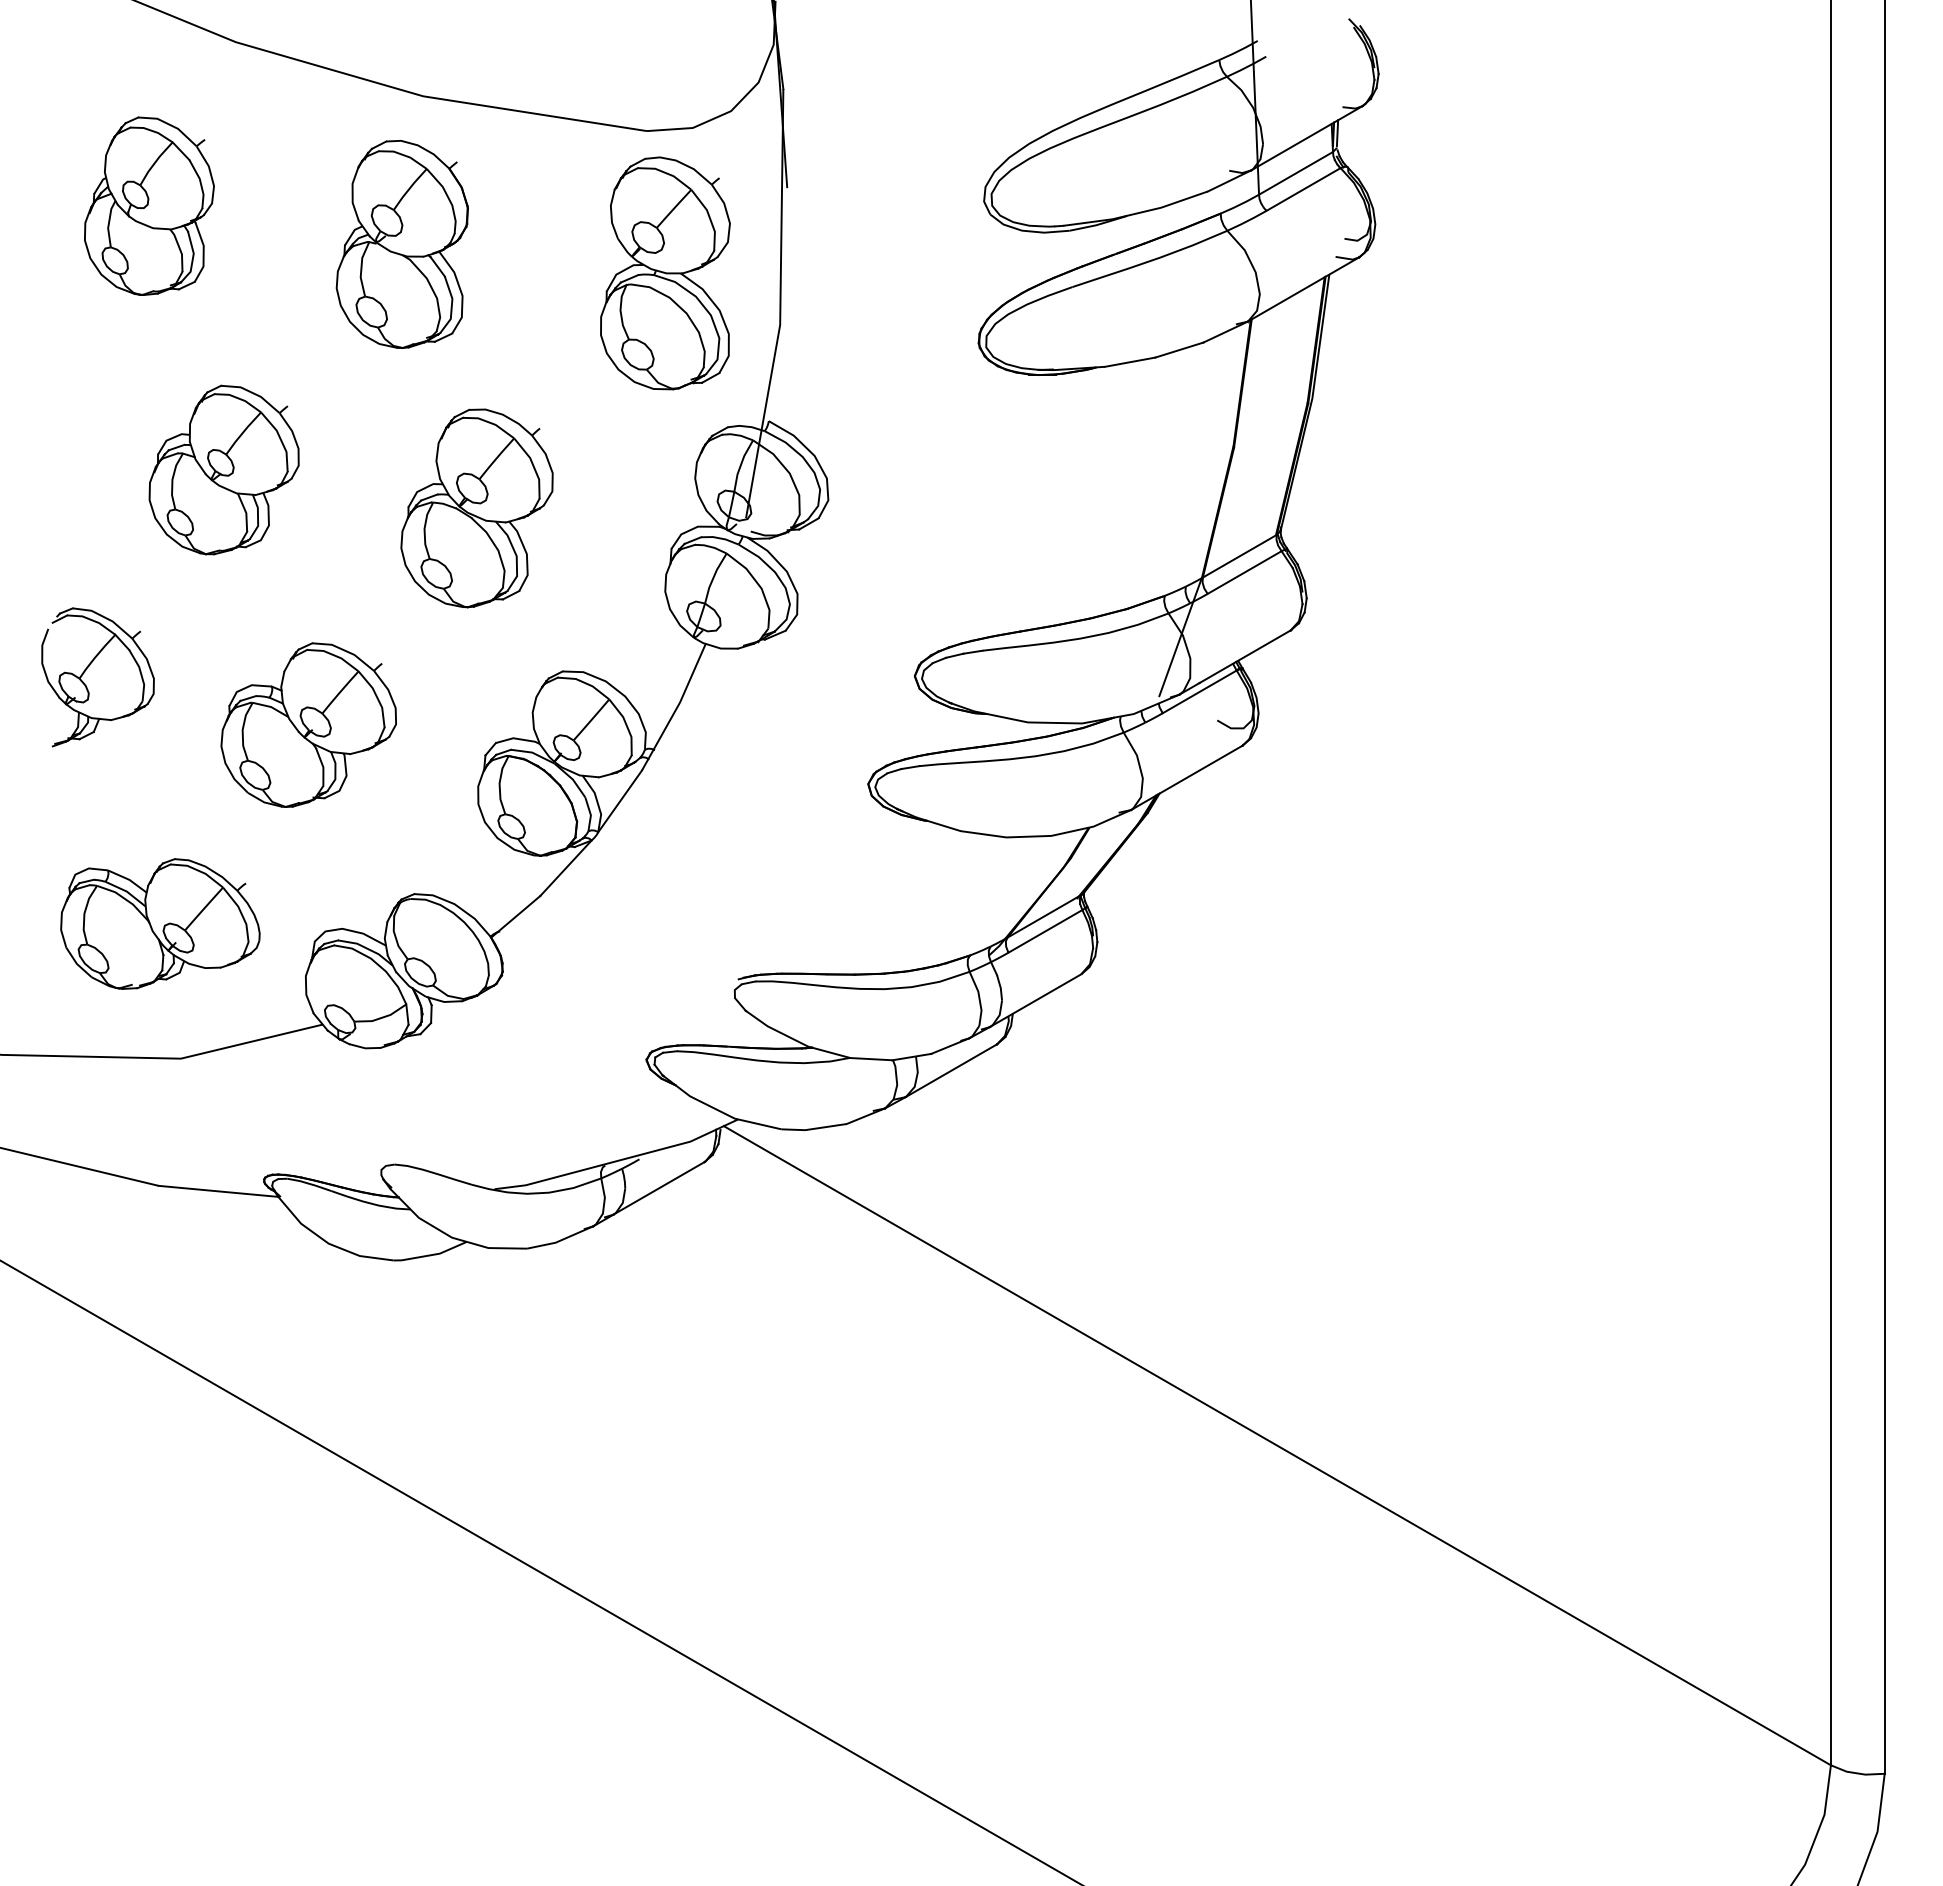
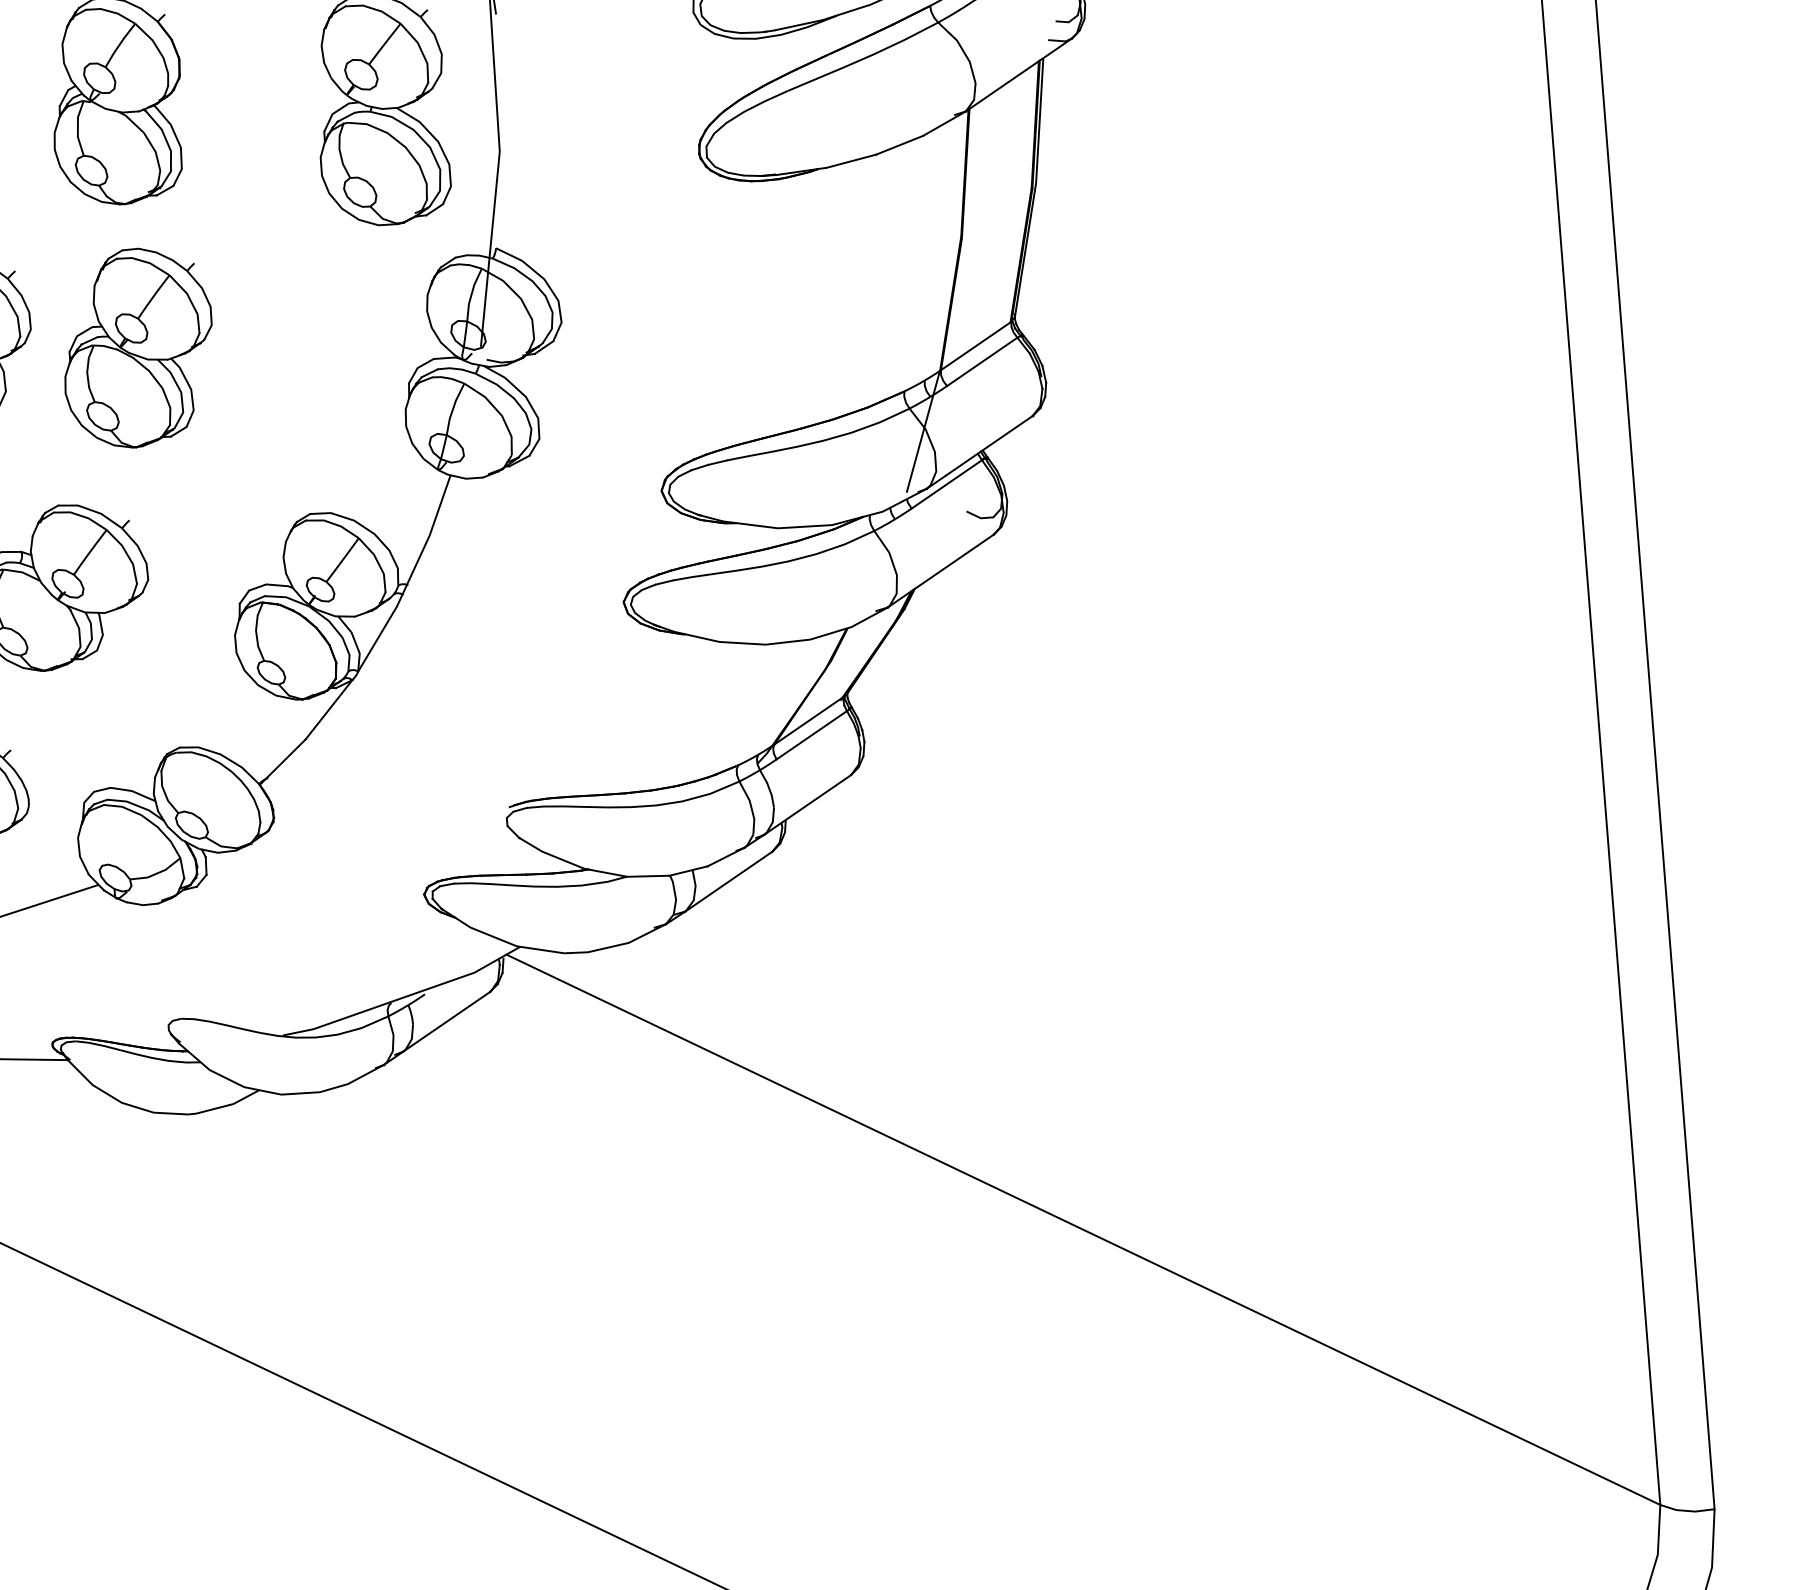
part: (476, 508) -> (137, 348), moved

